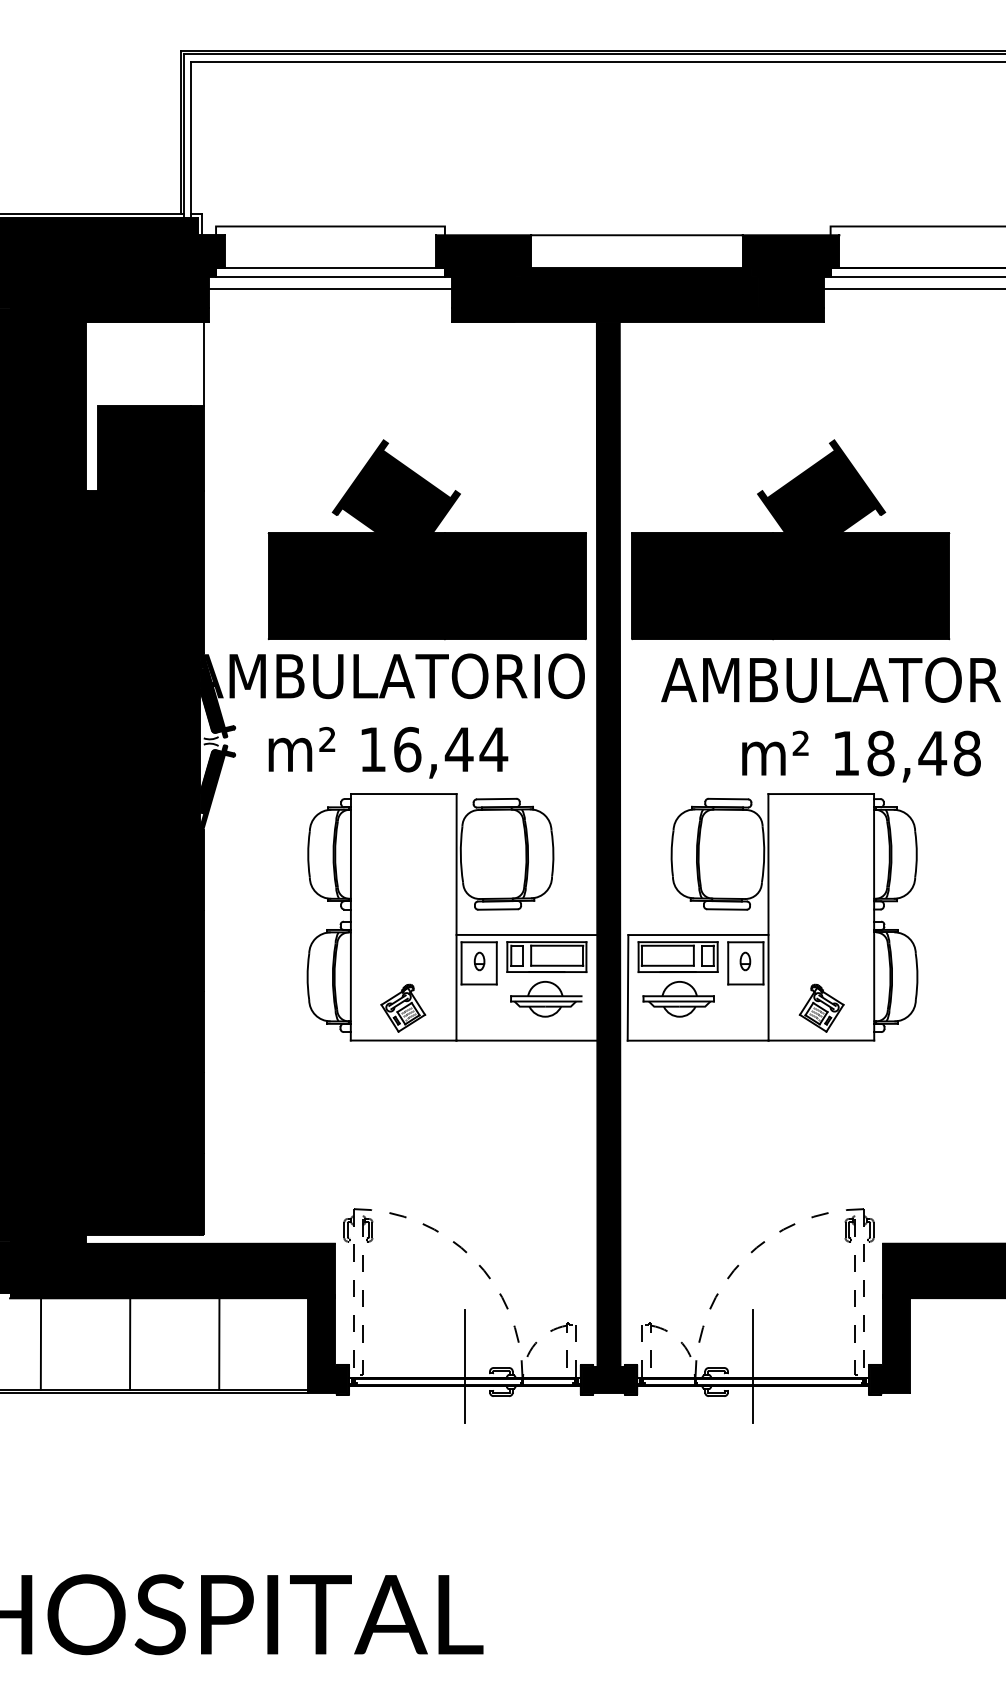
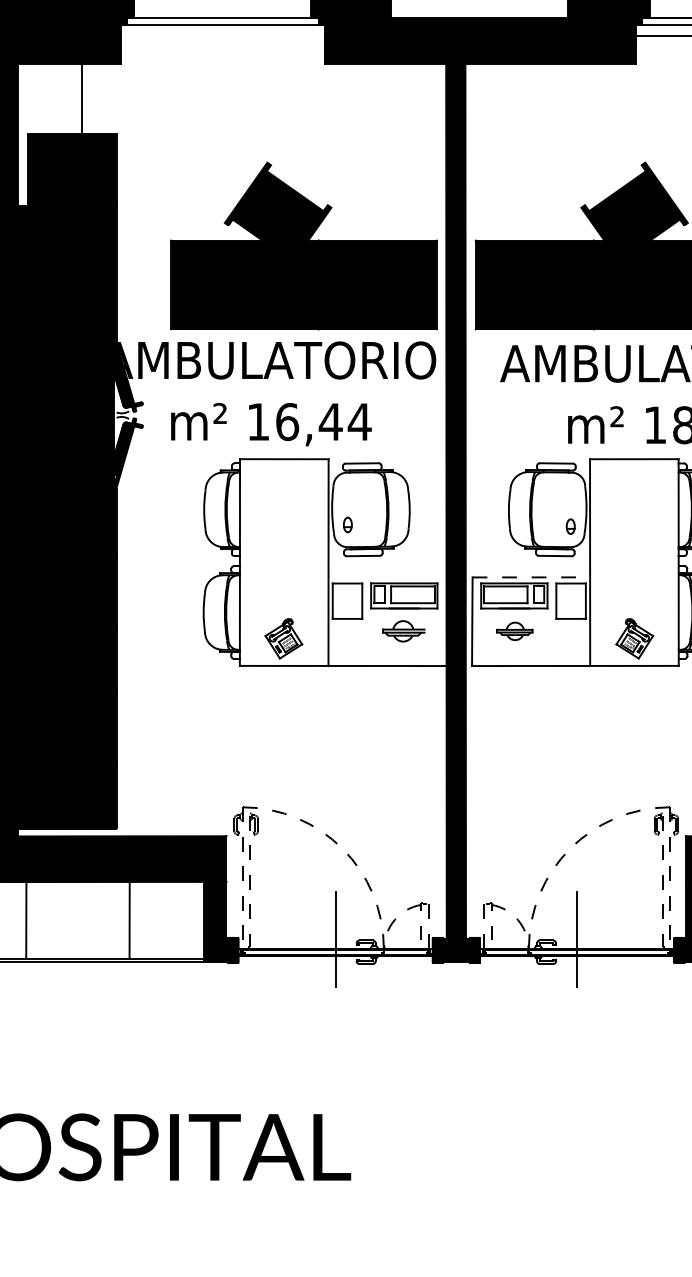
line: (330, 288) -> (222, 35), removed
line: (203, 363) -> (81, 98), moved
line: (526, 934) -> (387, 576), removed
line: (698, 934) -> (531, 576), solid -> dashed
part: (479, 961) -> (347, 525), moved
part: (745, 961) -> (570, 526), moved
part: (546, 999) -> (403, 631), size x0.7
part: (678, 999) -> (514, 631), size x0.6
line: (130, 1343) -> (26, 919), moved

